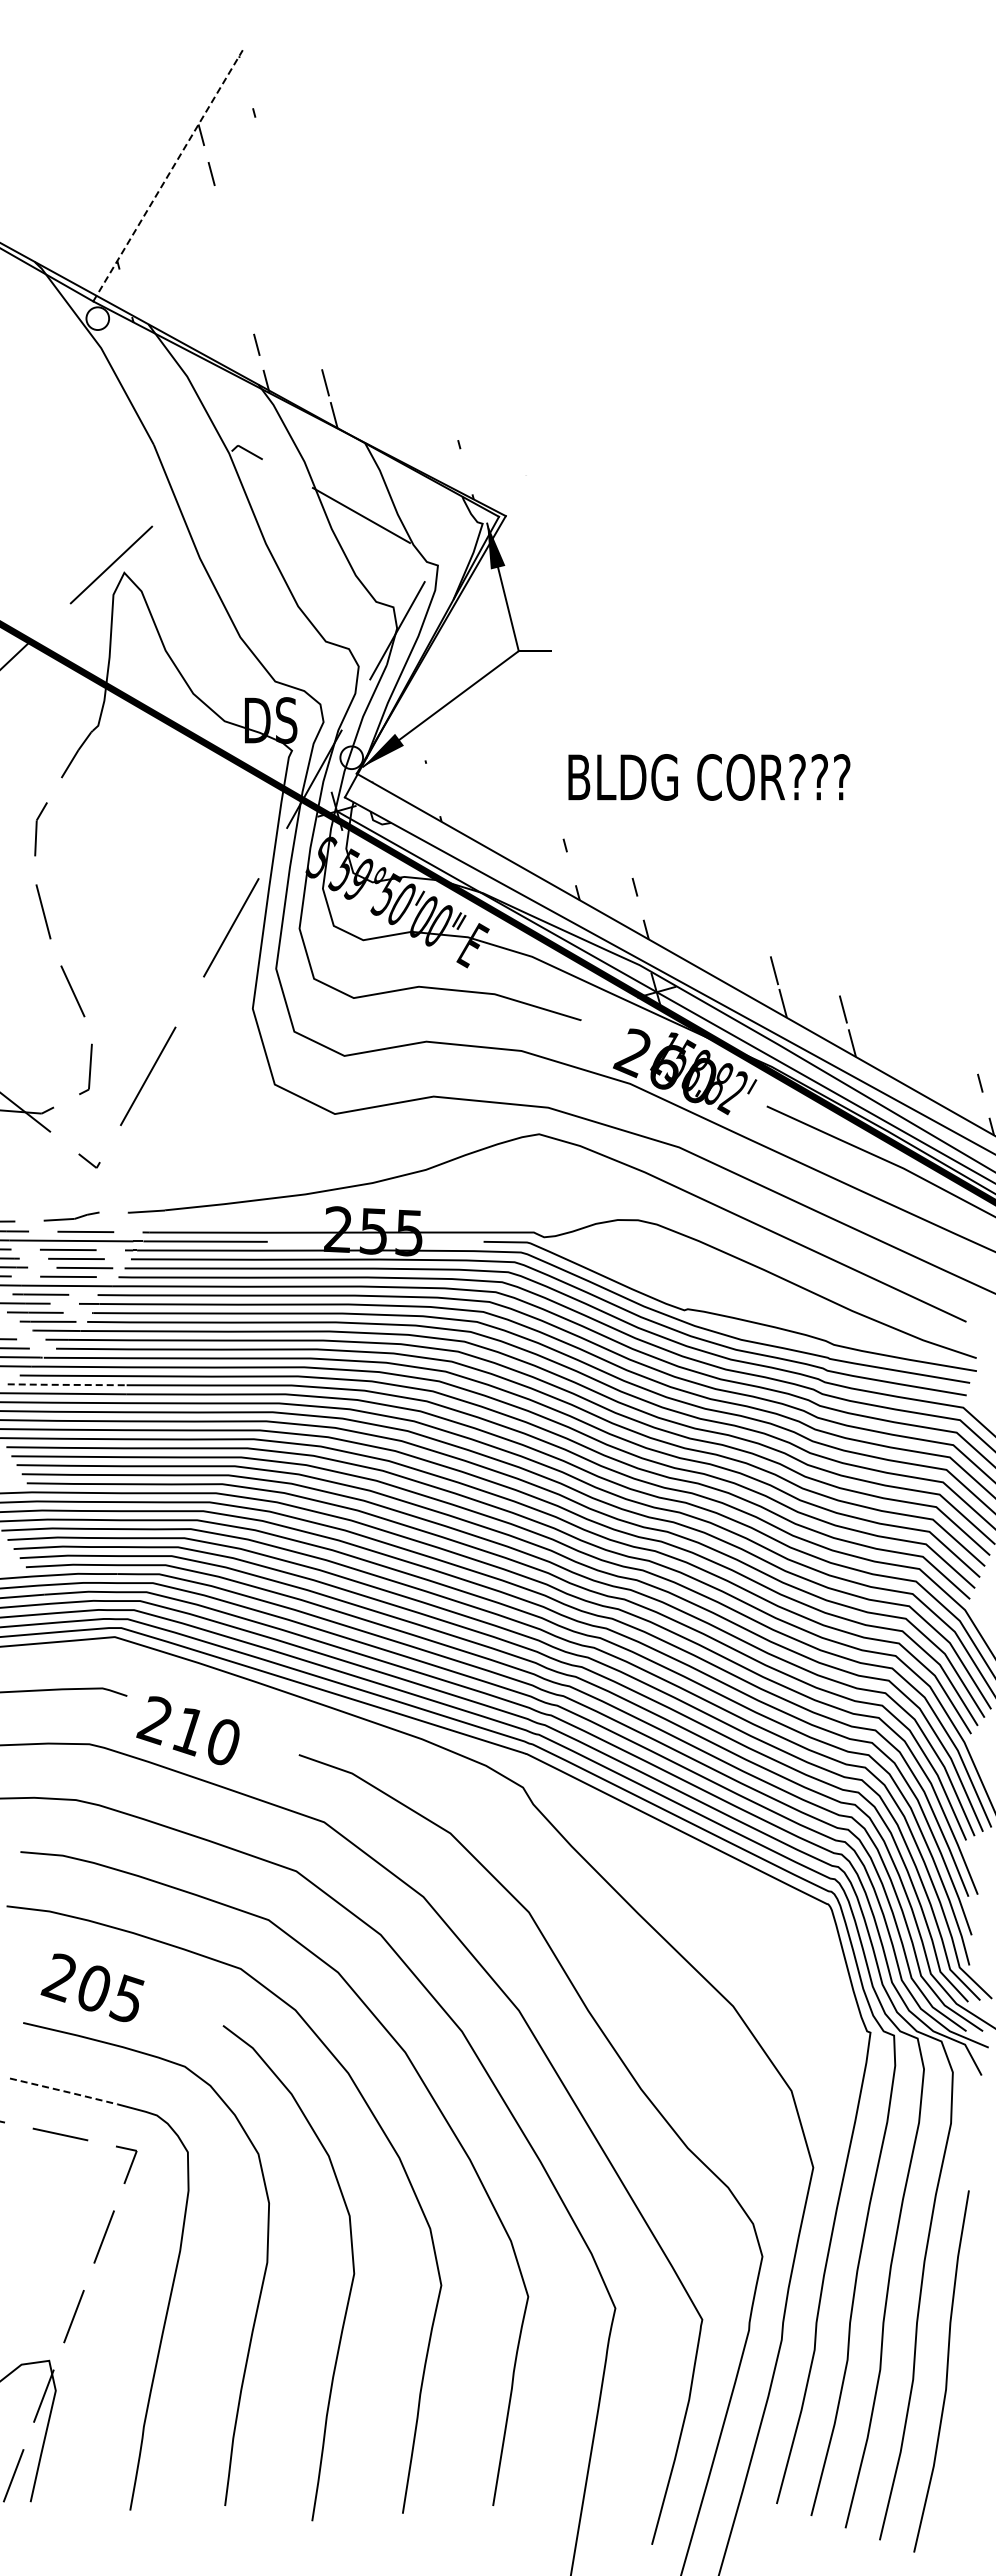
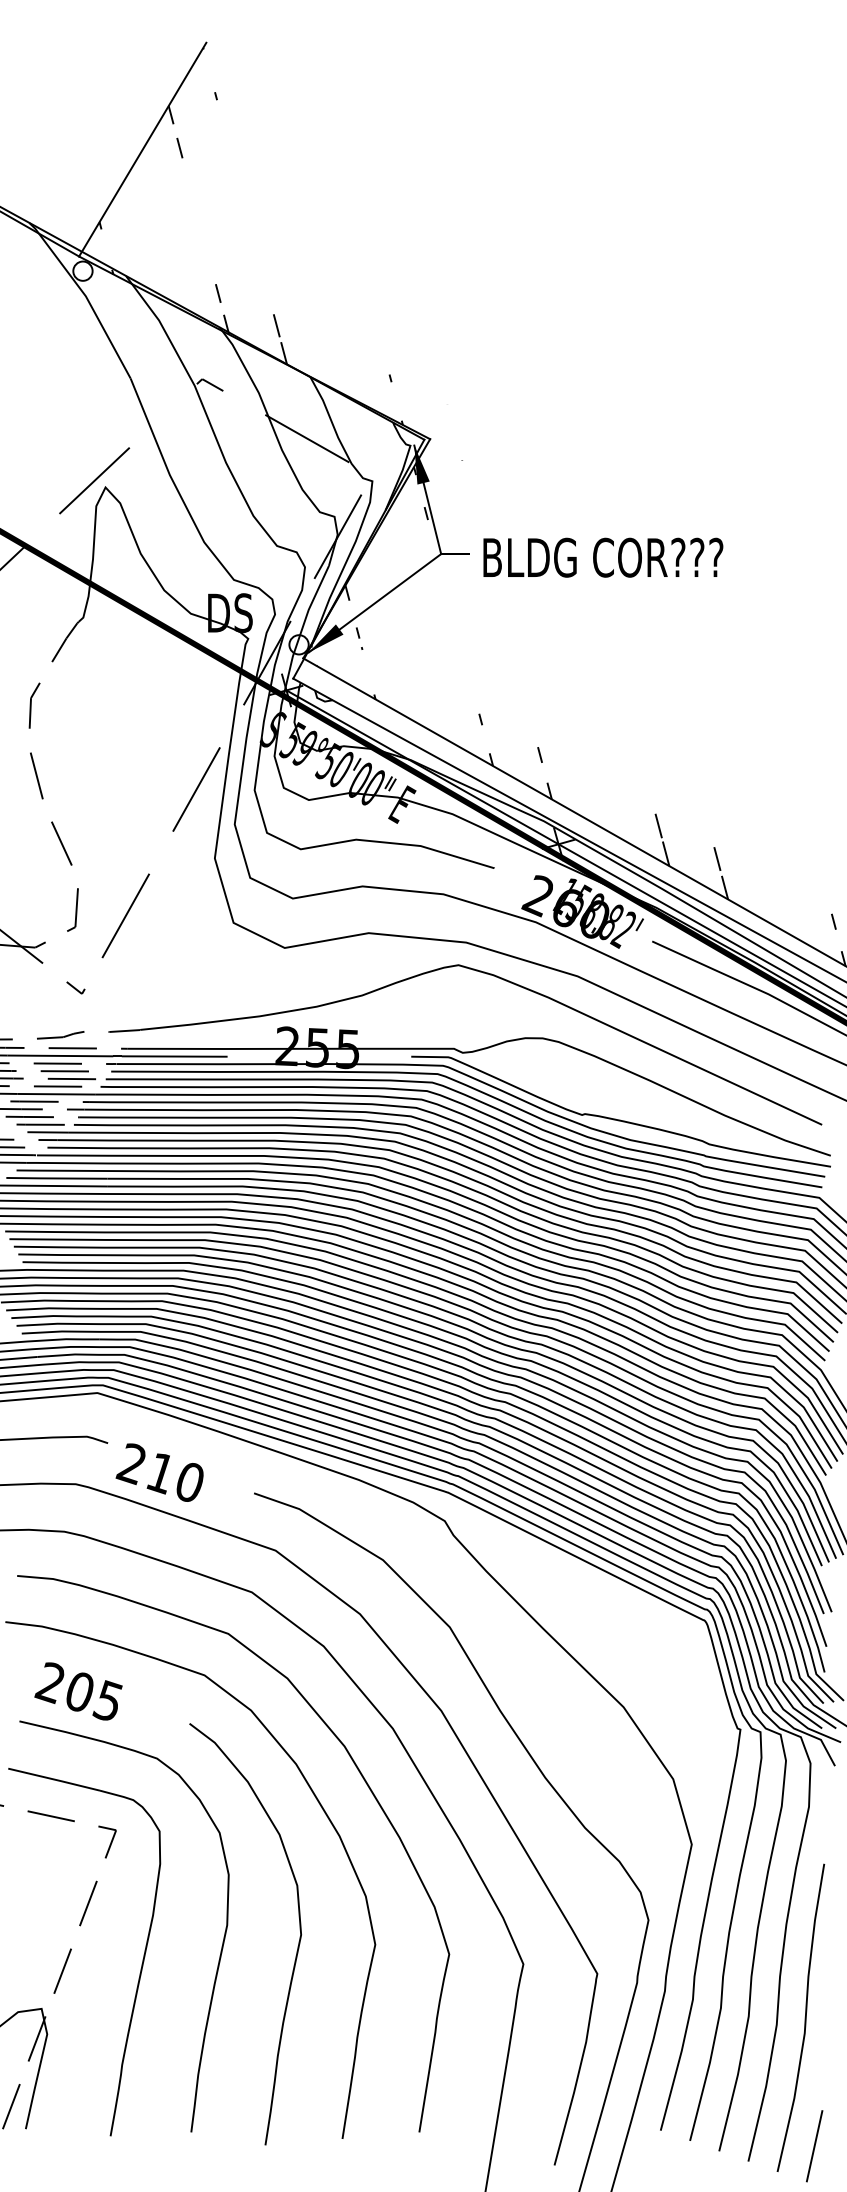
line: (168, 175) -> (143, 149), dashed -> solid
hatch: (454, 650) -> (386, 553), added
text: (709, 777) -> (603, 557), moved
line: (67, 1384) -> (57, 1178), dashed -> solid
line: (64, 2091) -> (54, 1779), dashed -> solid
line: (957, 2521) -> (814, 2145), added

